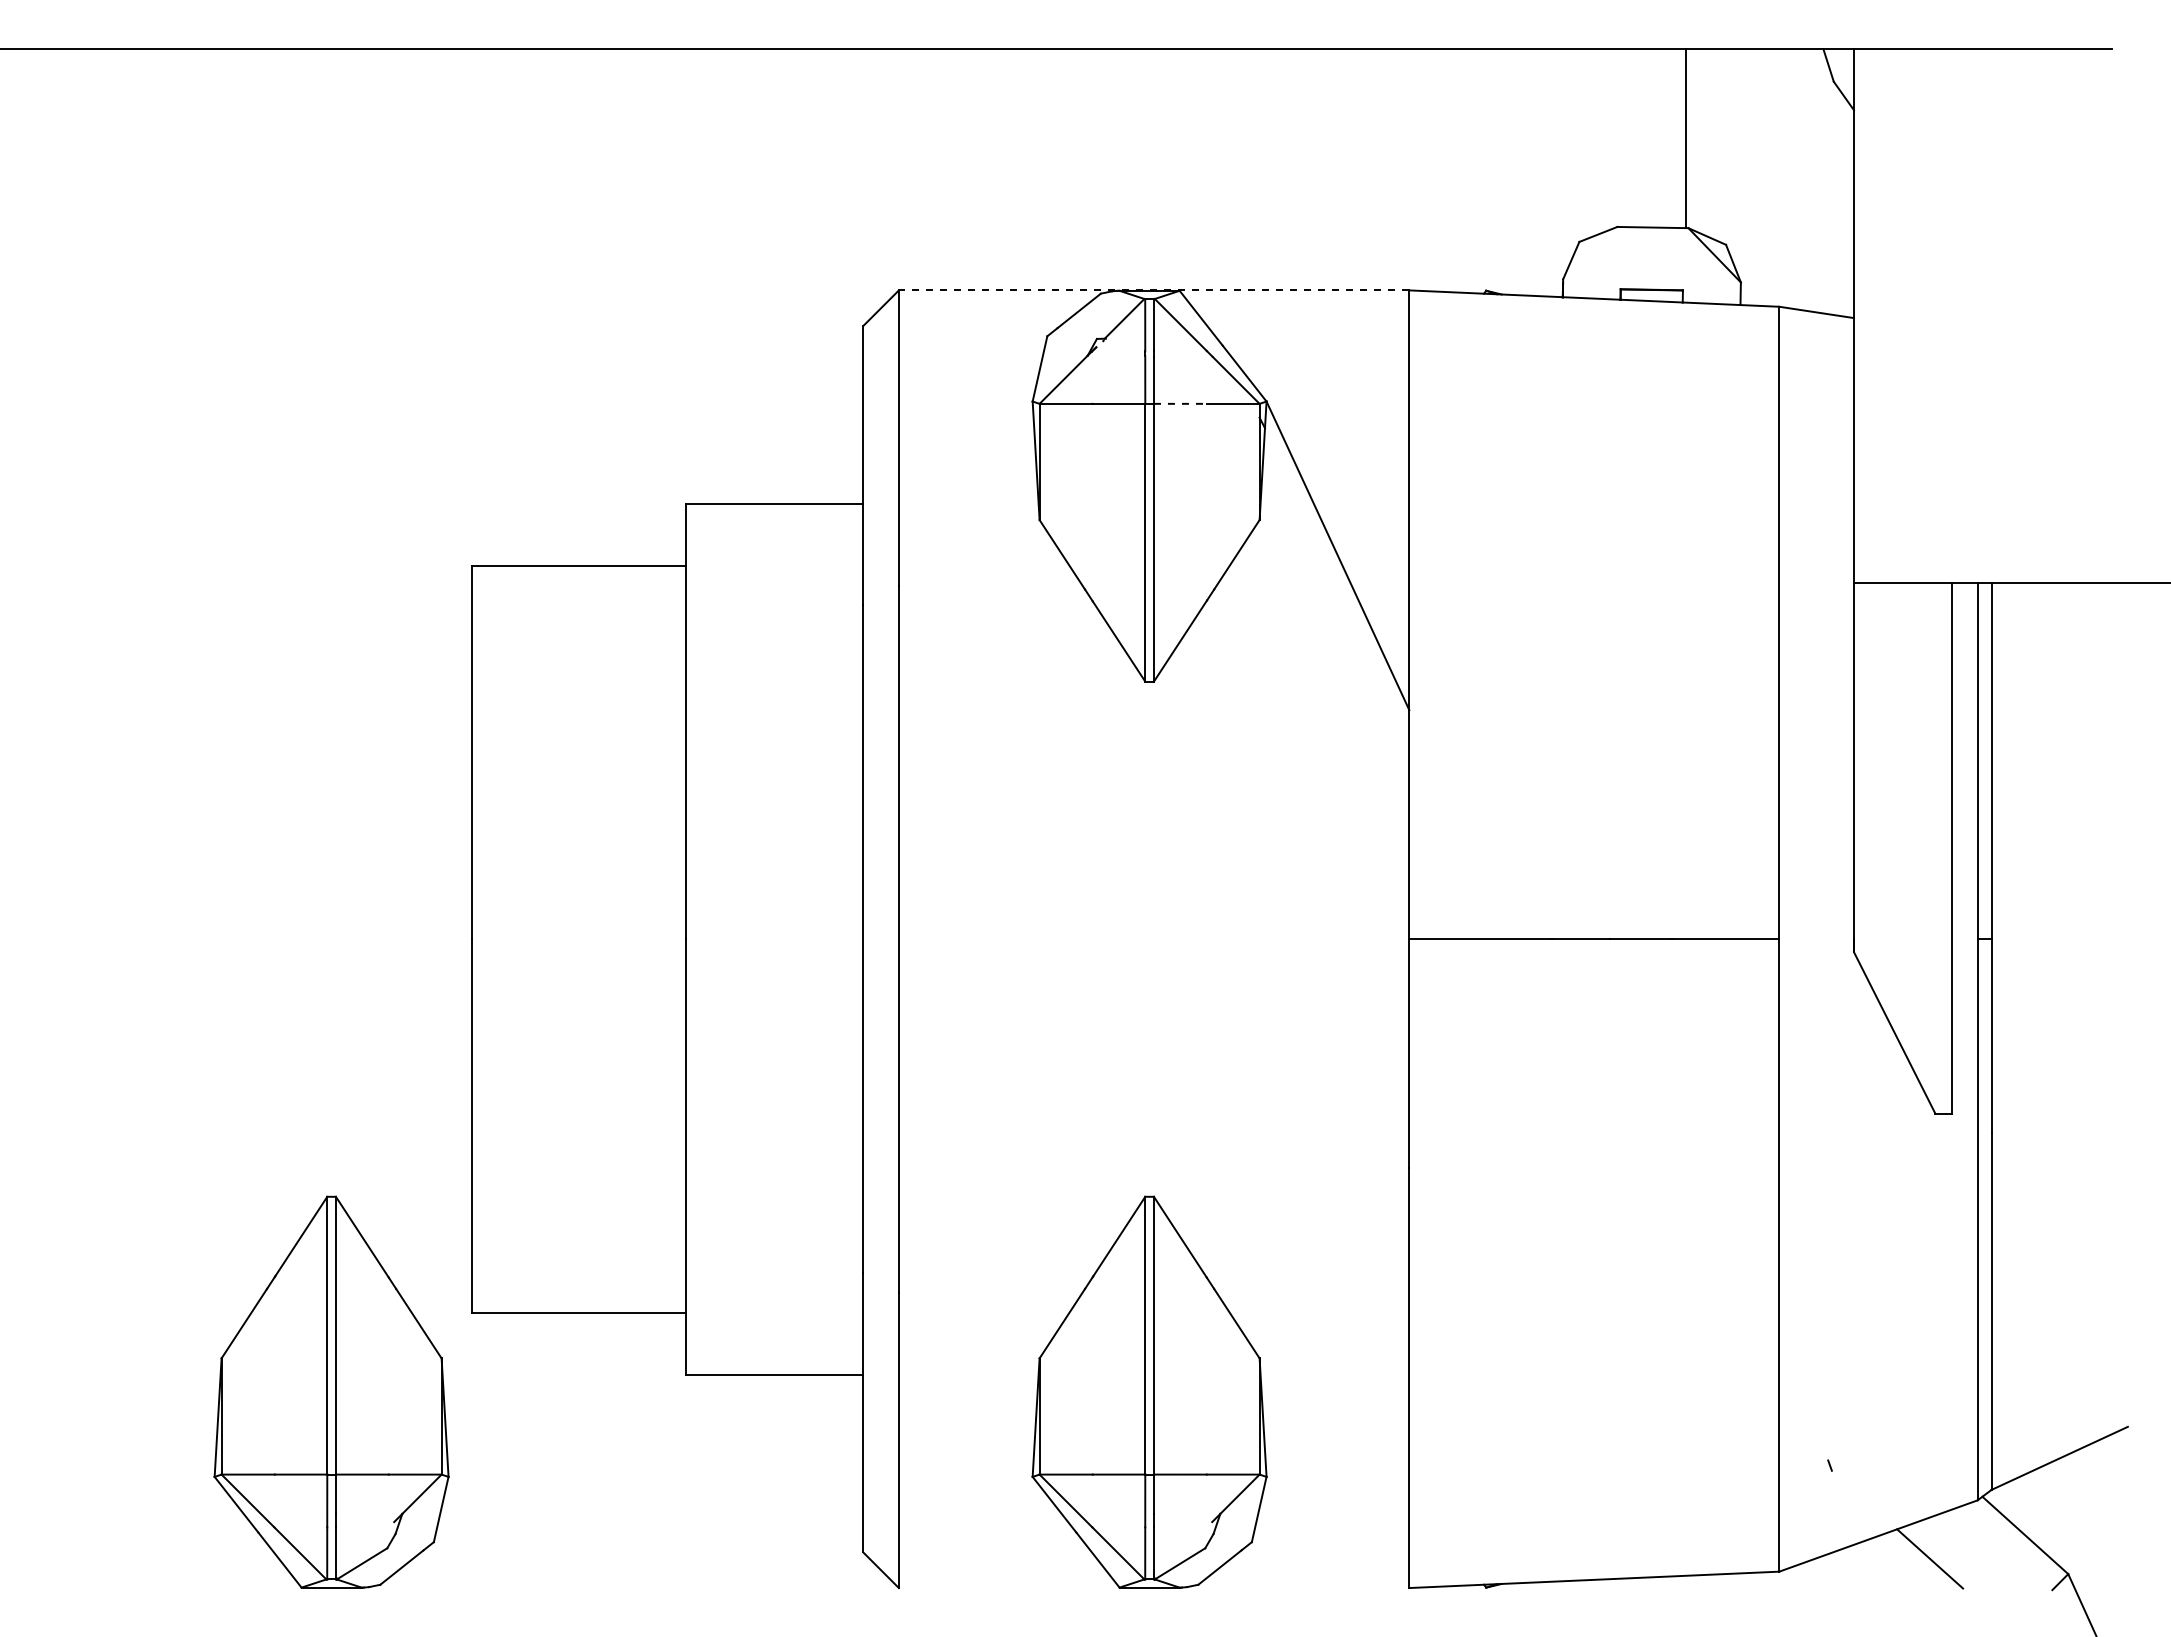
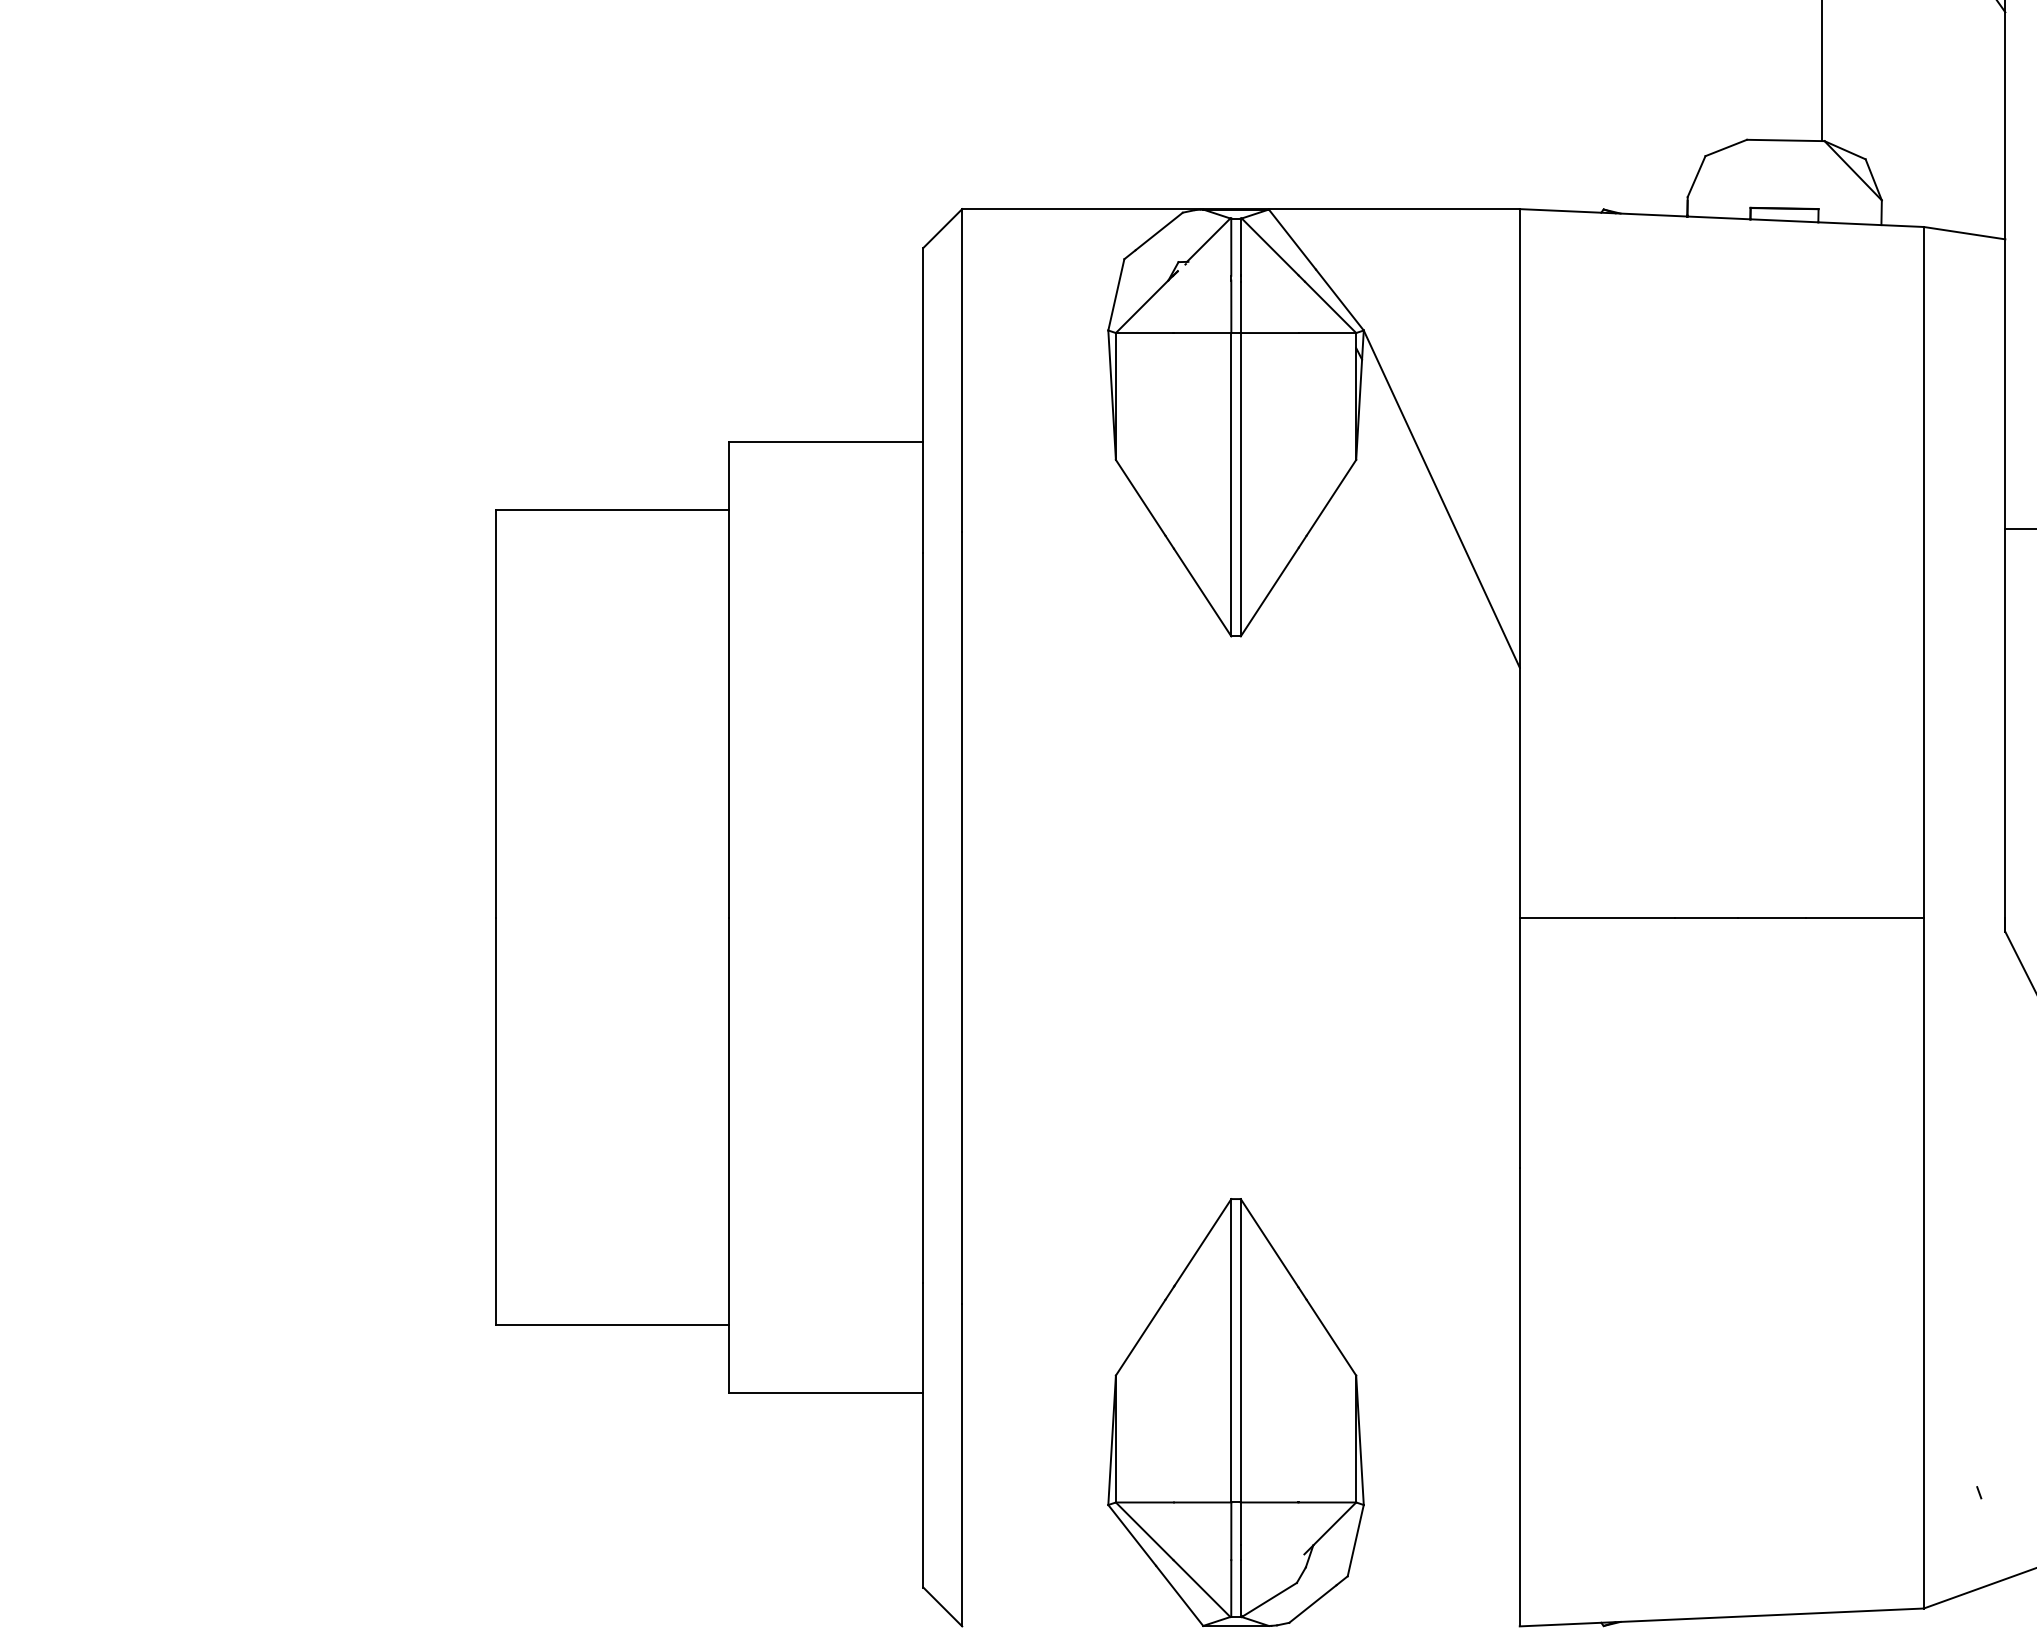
line: (1153, 290) -> (1240, 209), dashed -> solid
line: (1180, 403) -> (1269, 332), dashed -> solid
part: (331, 1391) -> (342, 1411), removed

